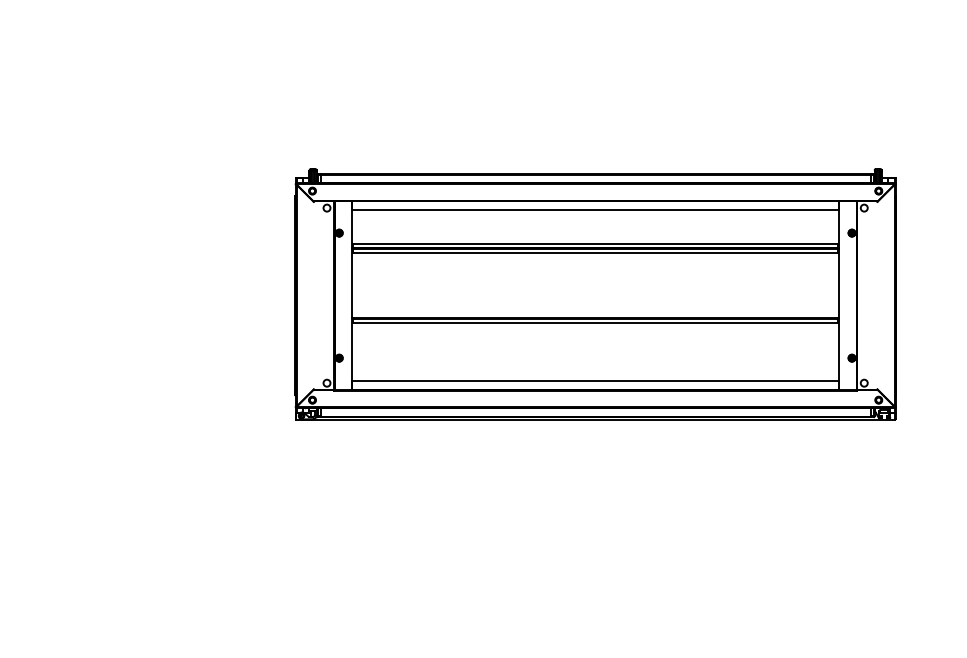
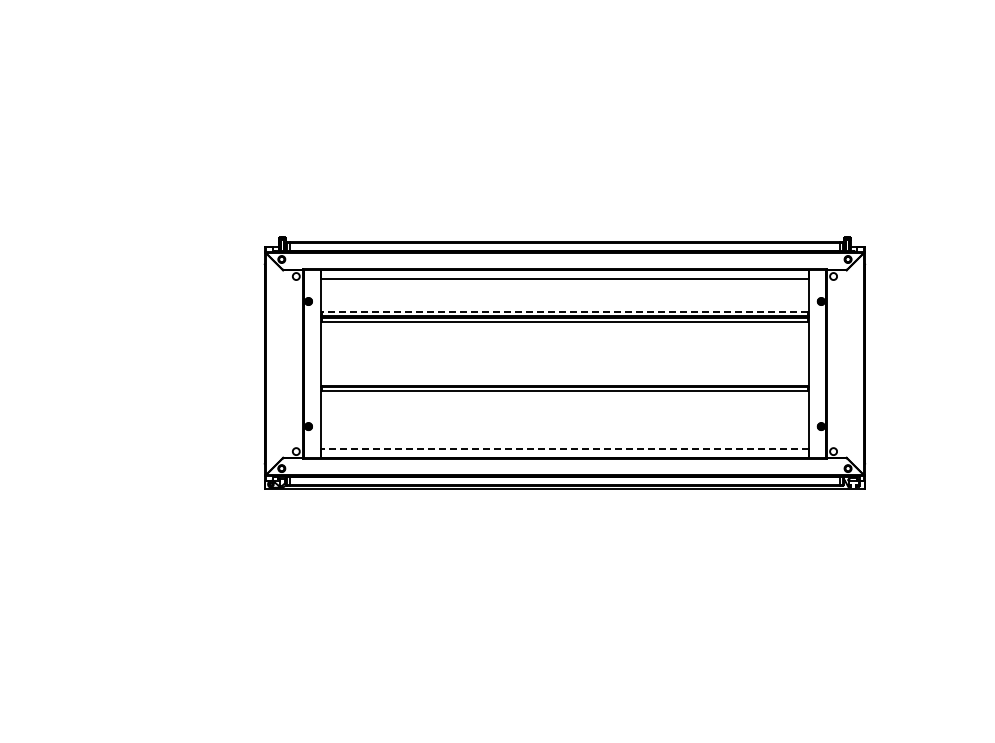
line: (595, 243) -> (564, 311), solid -> dashed
line: (595, 381) -> (564, 449), solid -> dashed

